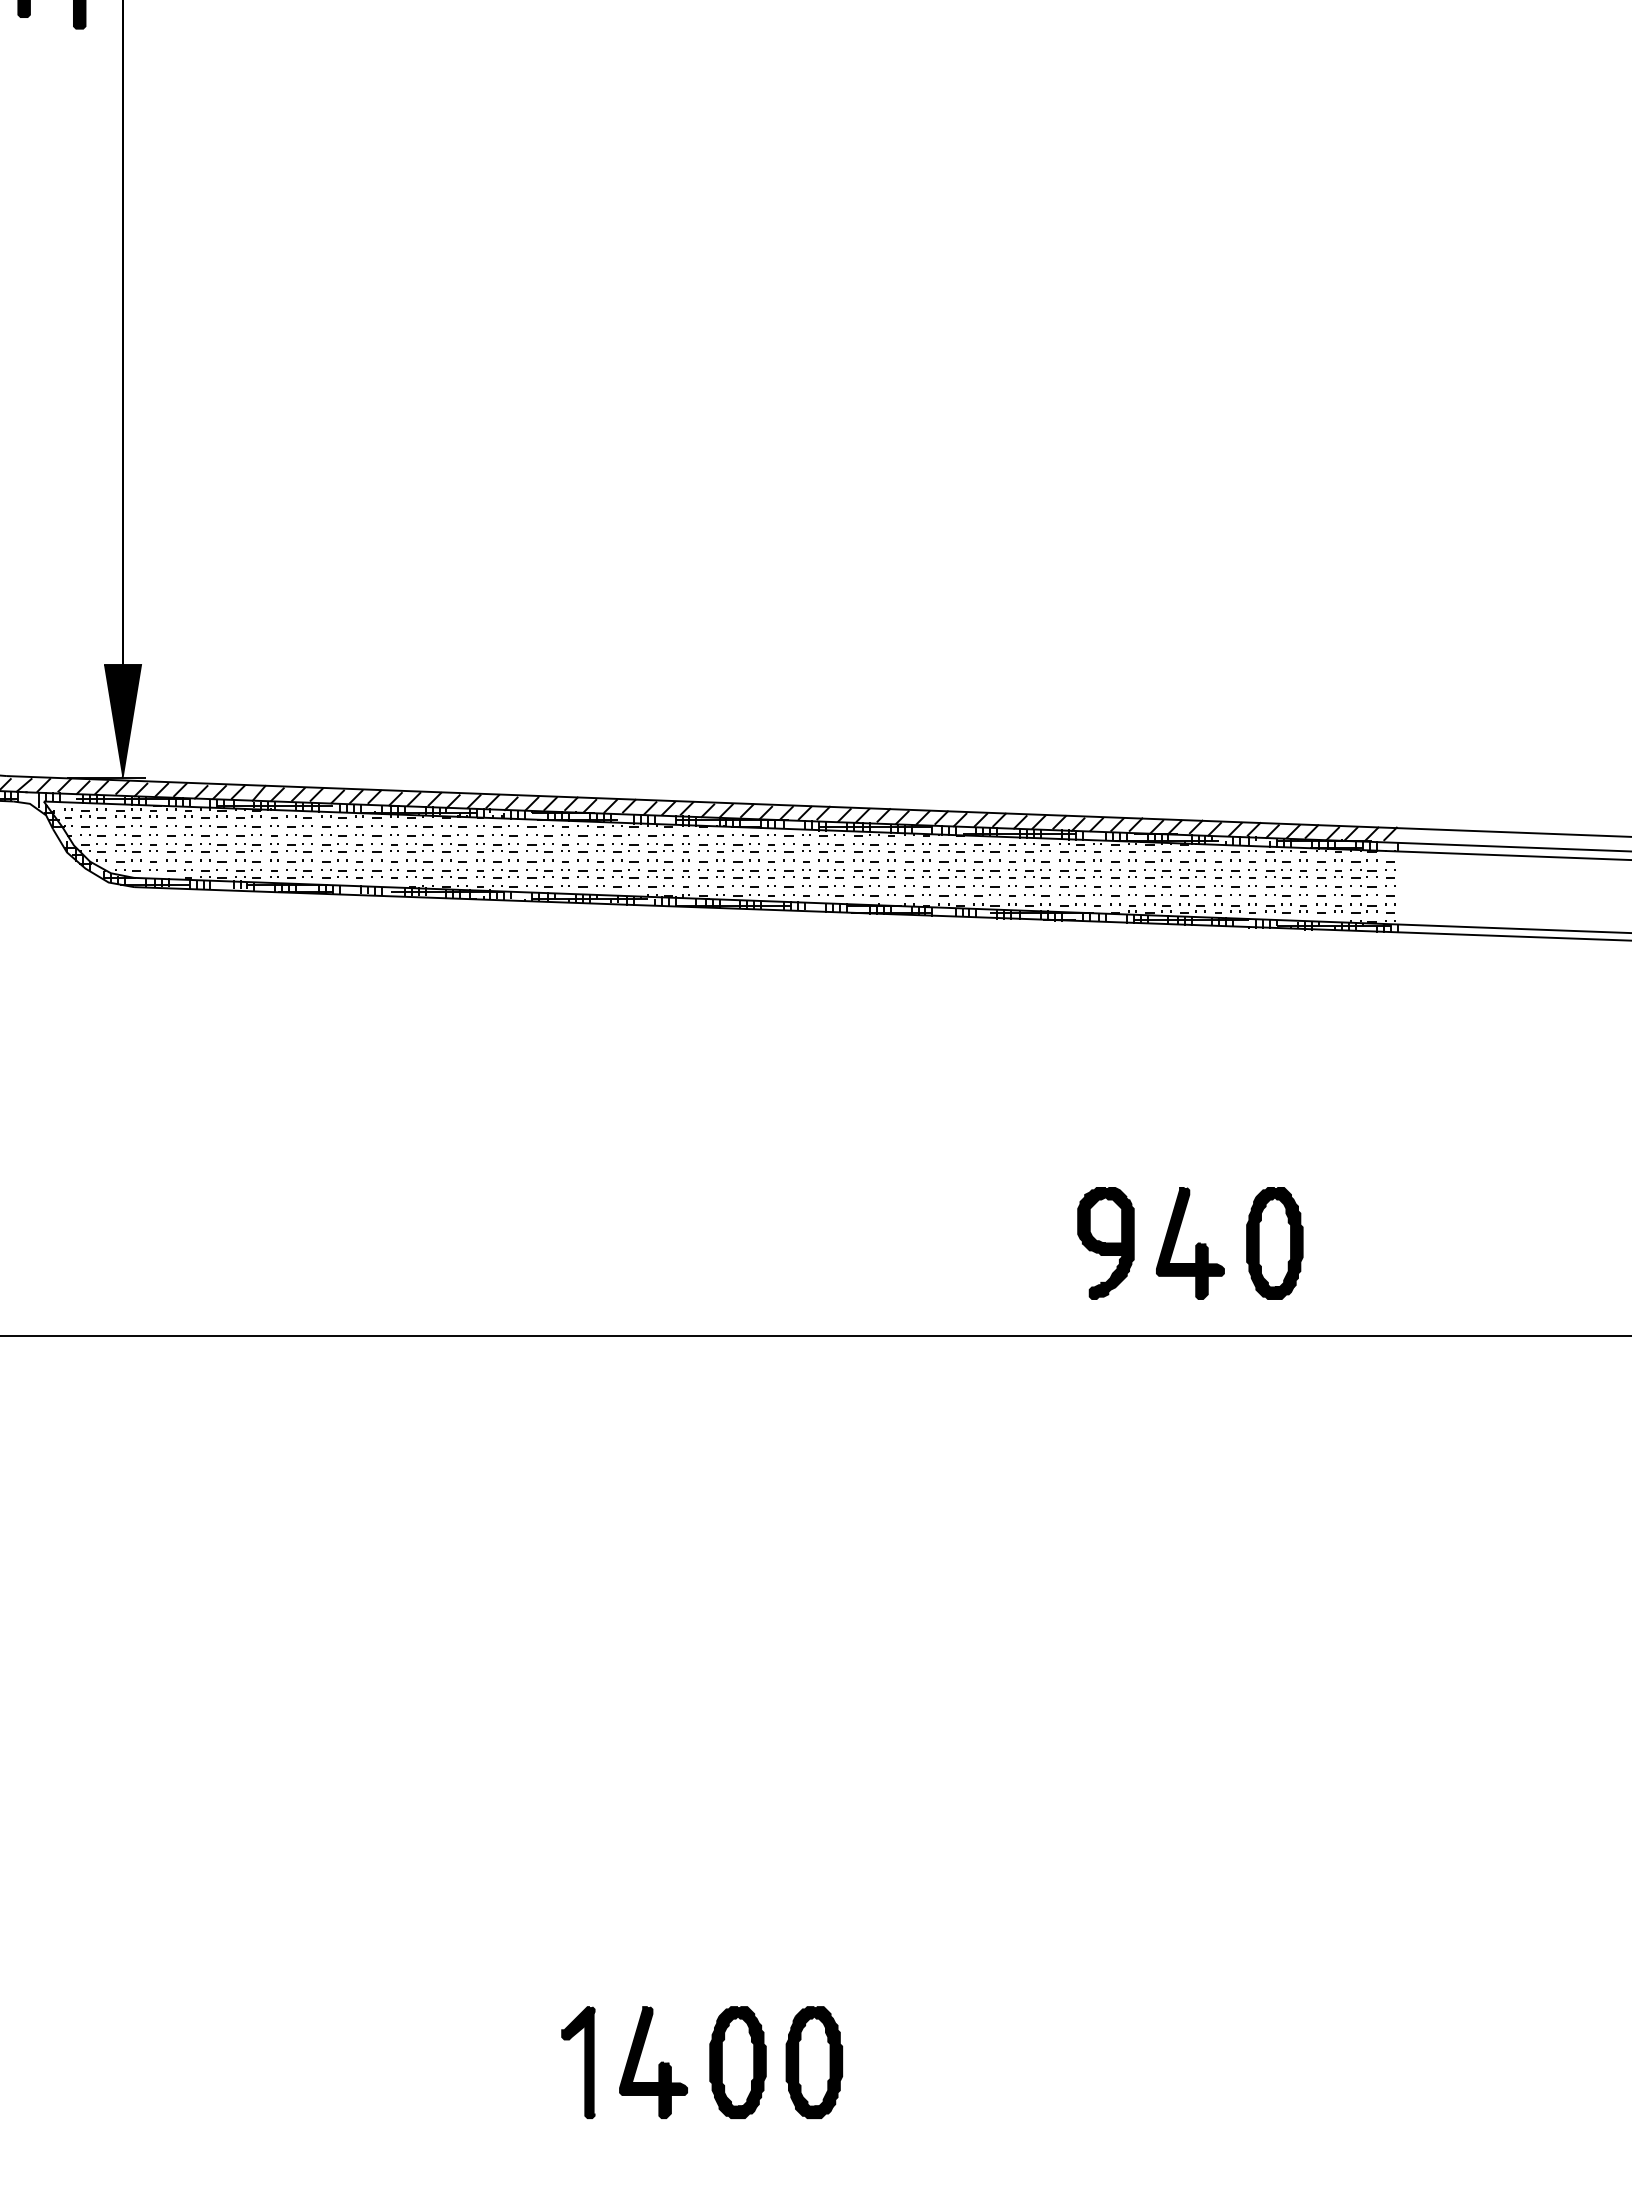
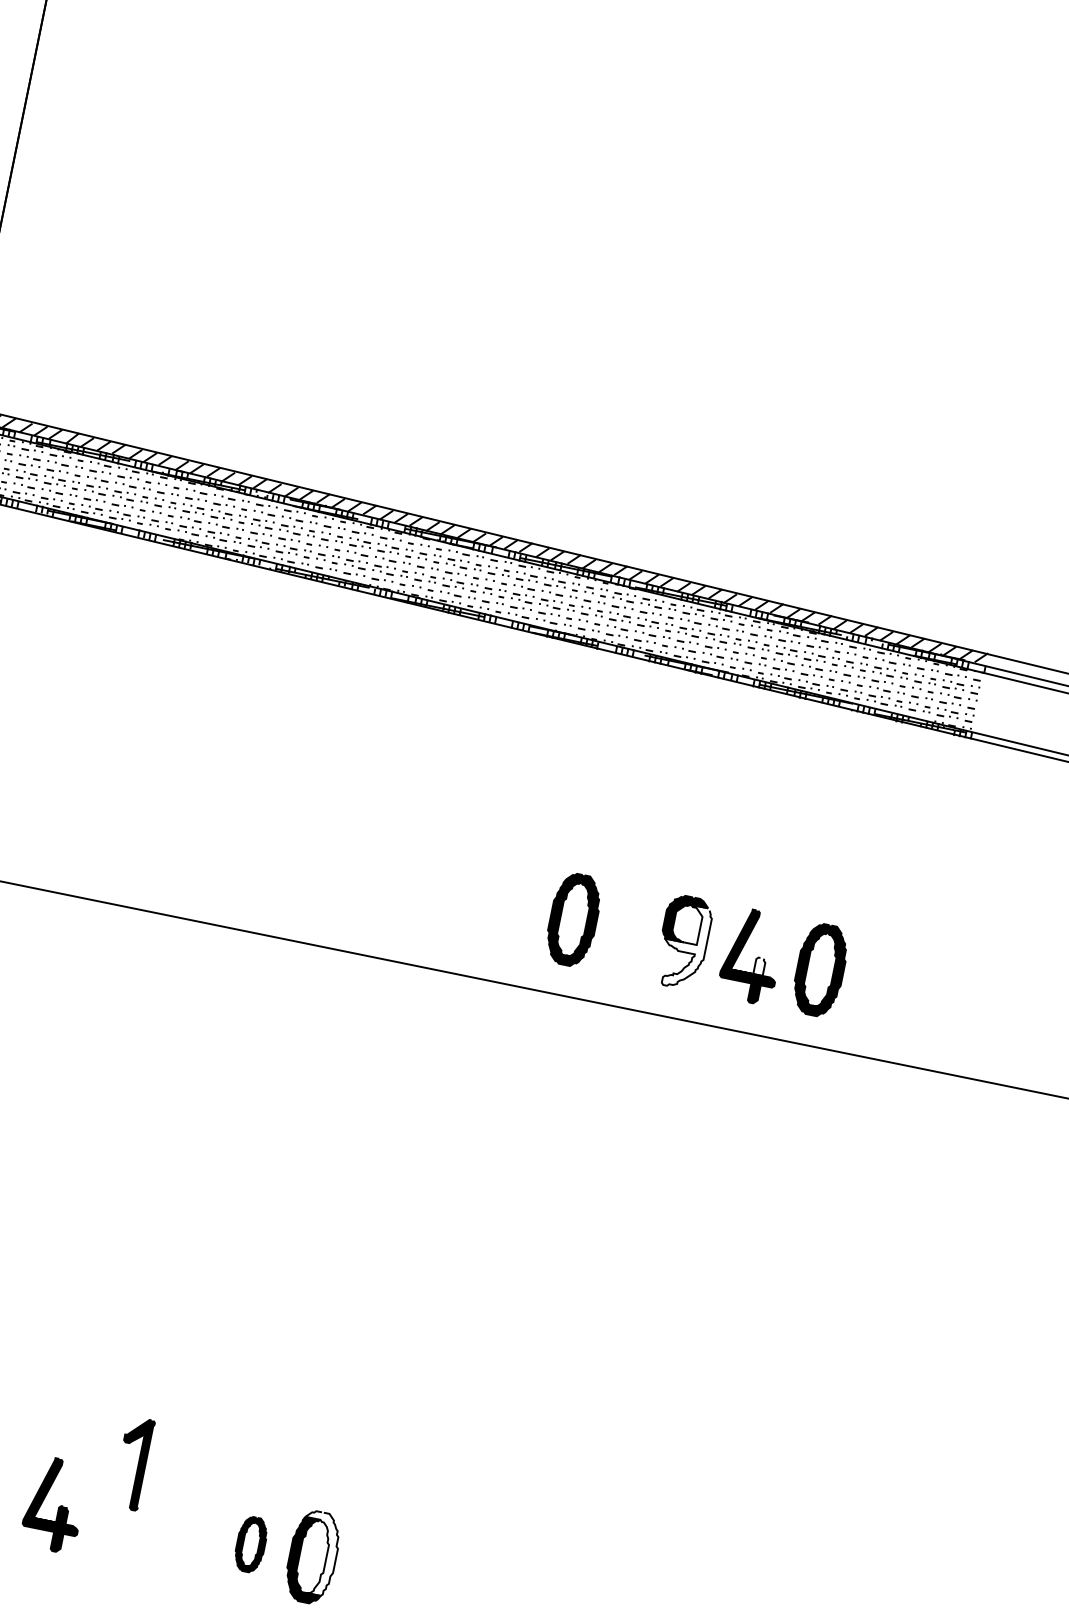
part: (969, 1243) -> (573, 919), added
fill: (1107, 1248) -> (684, 946), removed
fill: (1187, 1253) -> (748, 963), removed
fill: (818, 2056) -> (317, 1553), removed
part: (578, 2062) -> (133, 1463), moved
part: (653, 2062) -> (54, 1504), moved
part: (737, 2062) -> (250, 1544), size x0.6

